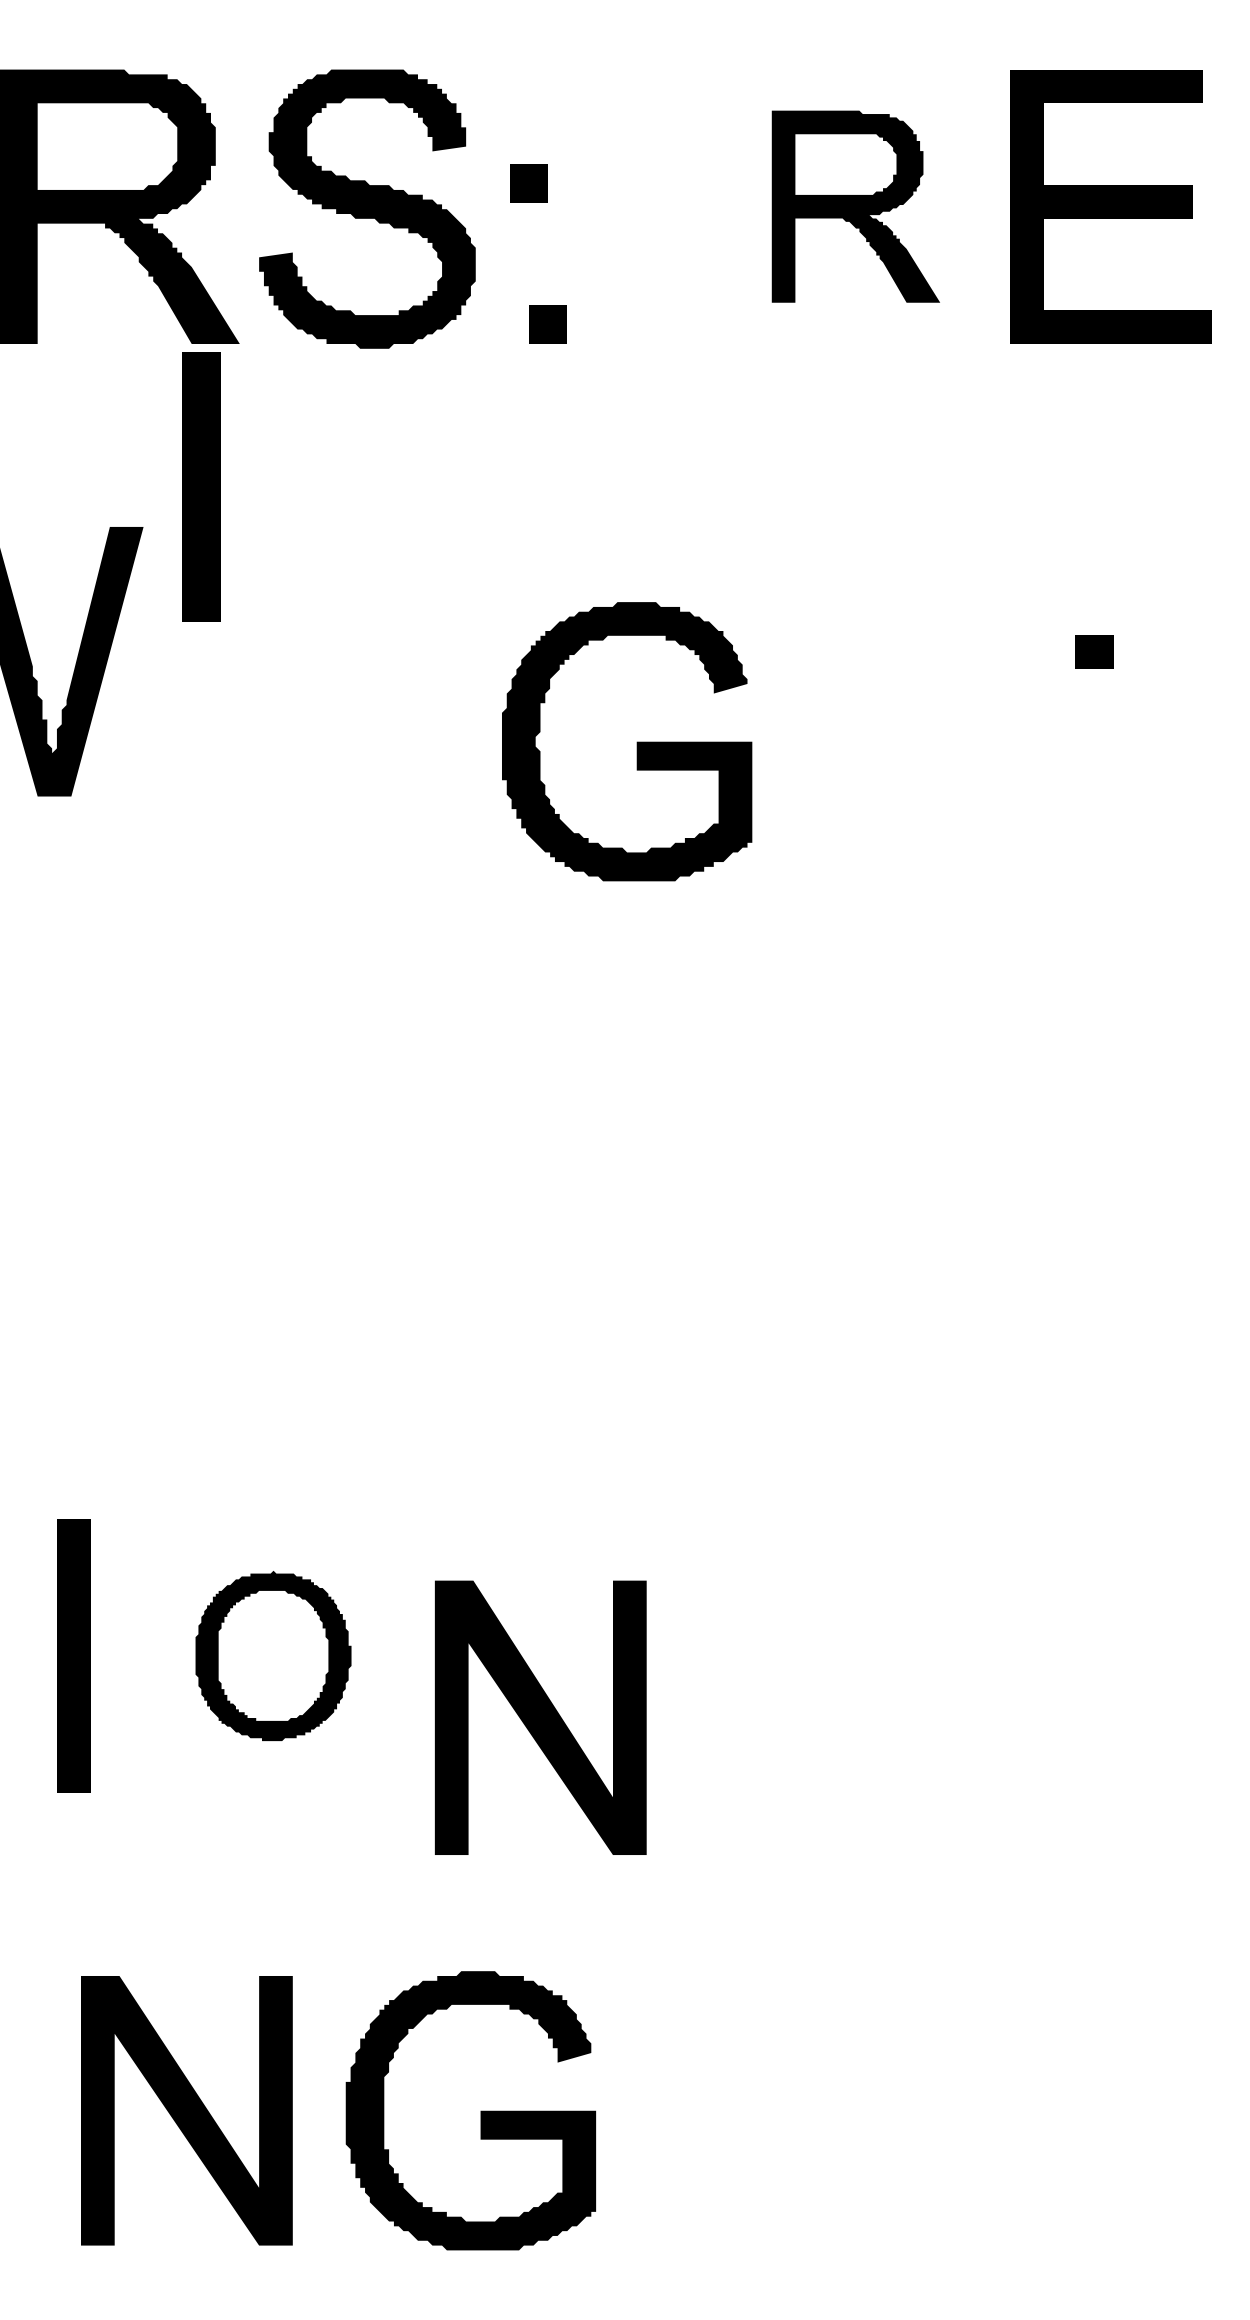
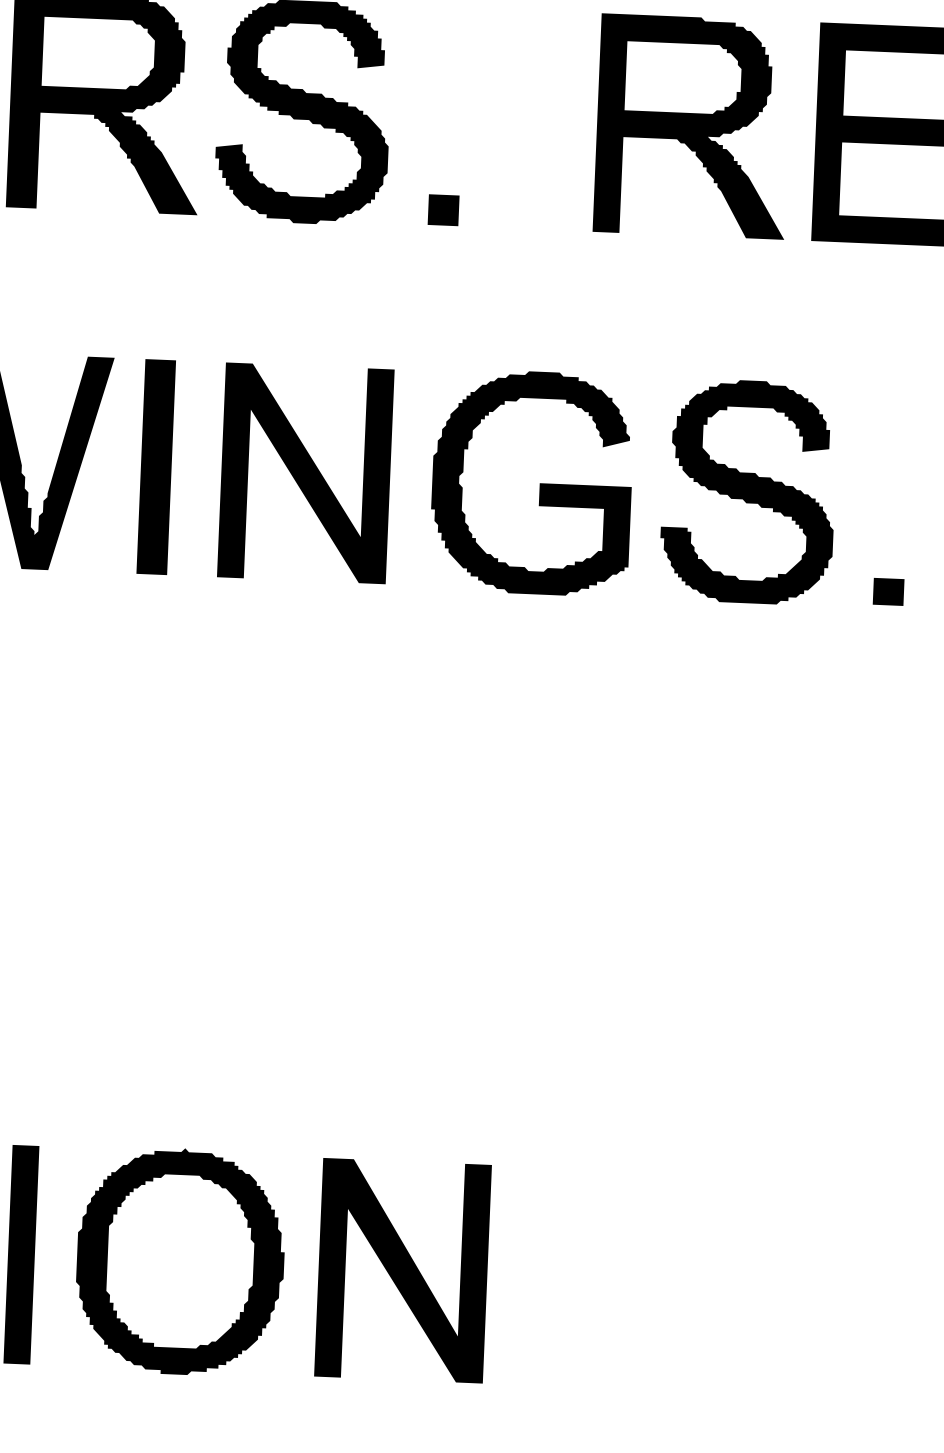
part: (528, 183) -> (432, 97), removed
part: (855, 206) -> (692, 126), size x1.43
part: (201, 486) -> (156, 466), moved
part: (1094, 651) -> (888, 591), moved
fill: (389, 661) -> (306, 473), added
fill: (944, 661) -> (748, 491), added
part: (636, 742) -> (539, 483), moved
part: (273, 1655) -> (180, 1261), size x1.67
part: (540, 1717) -> (402, 1270), moved

